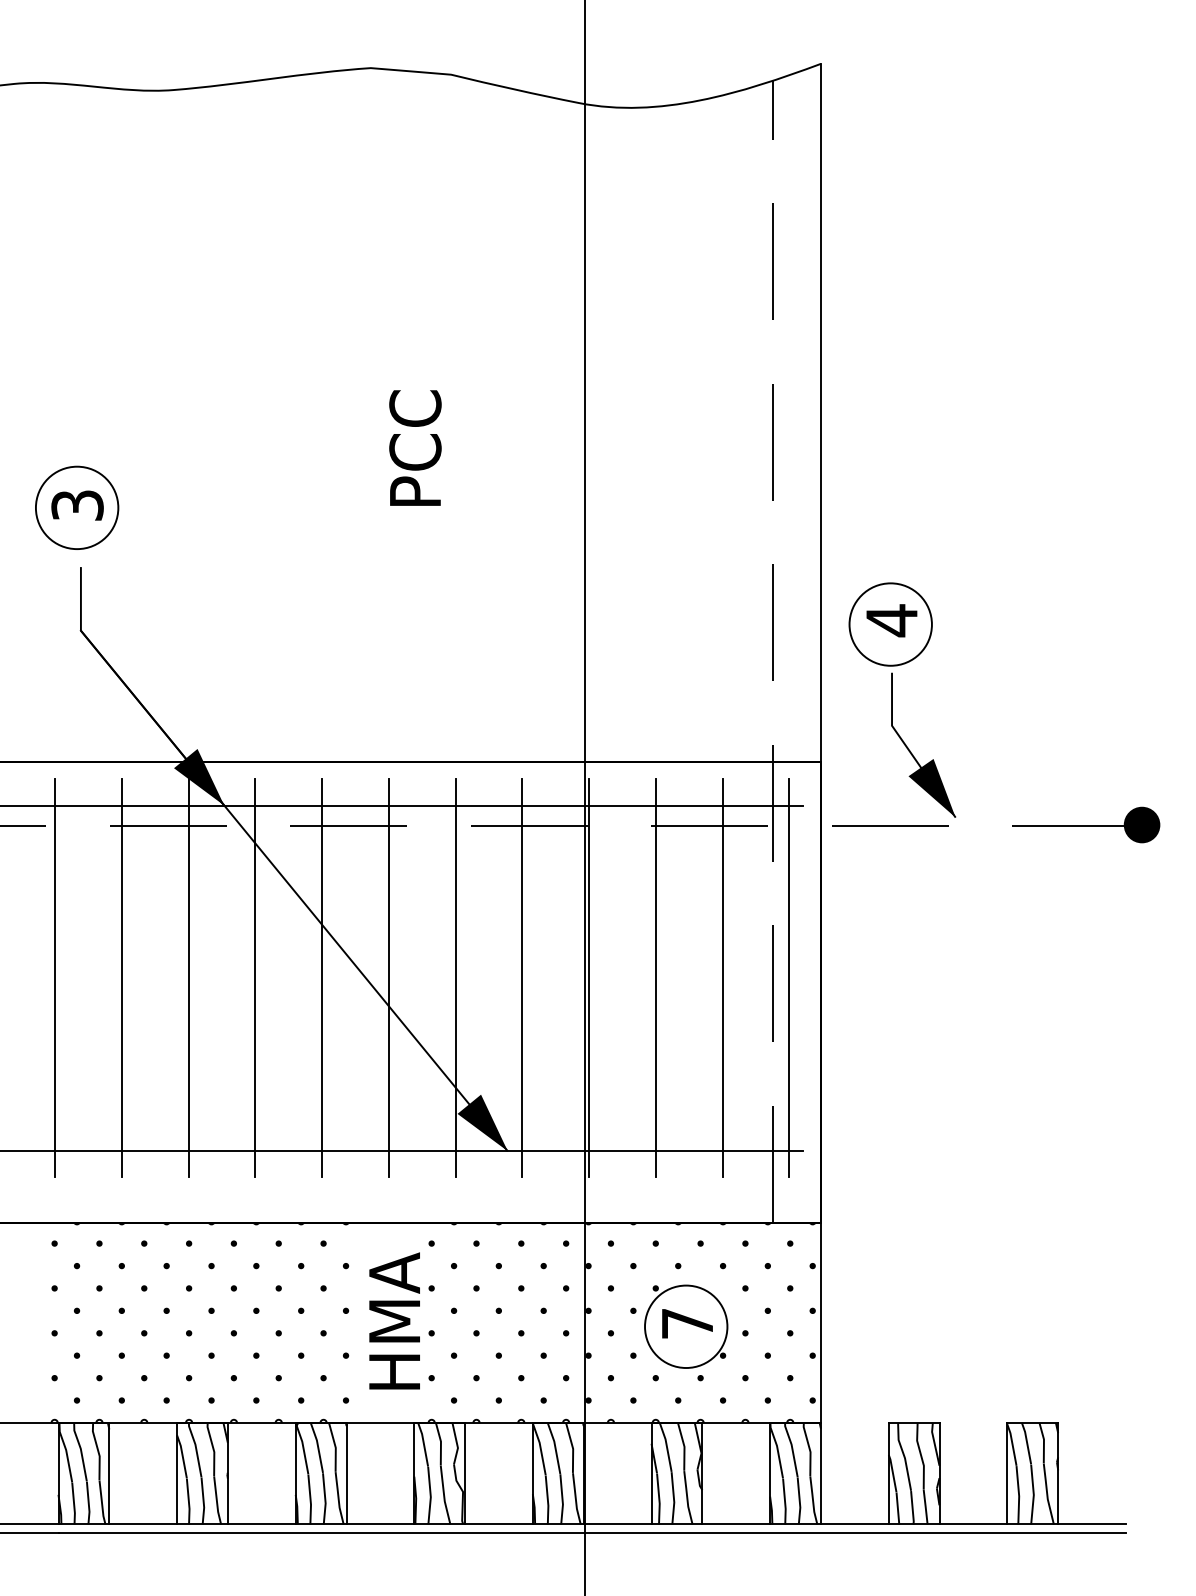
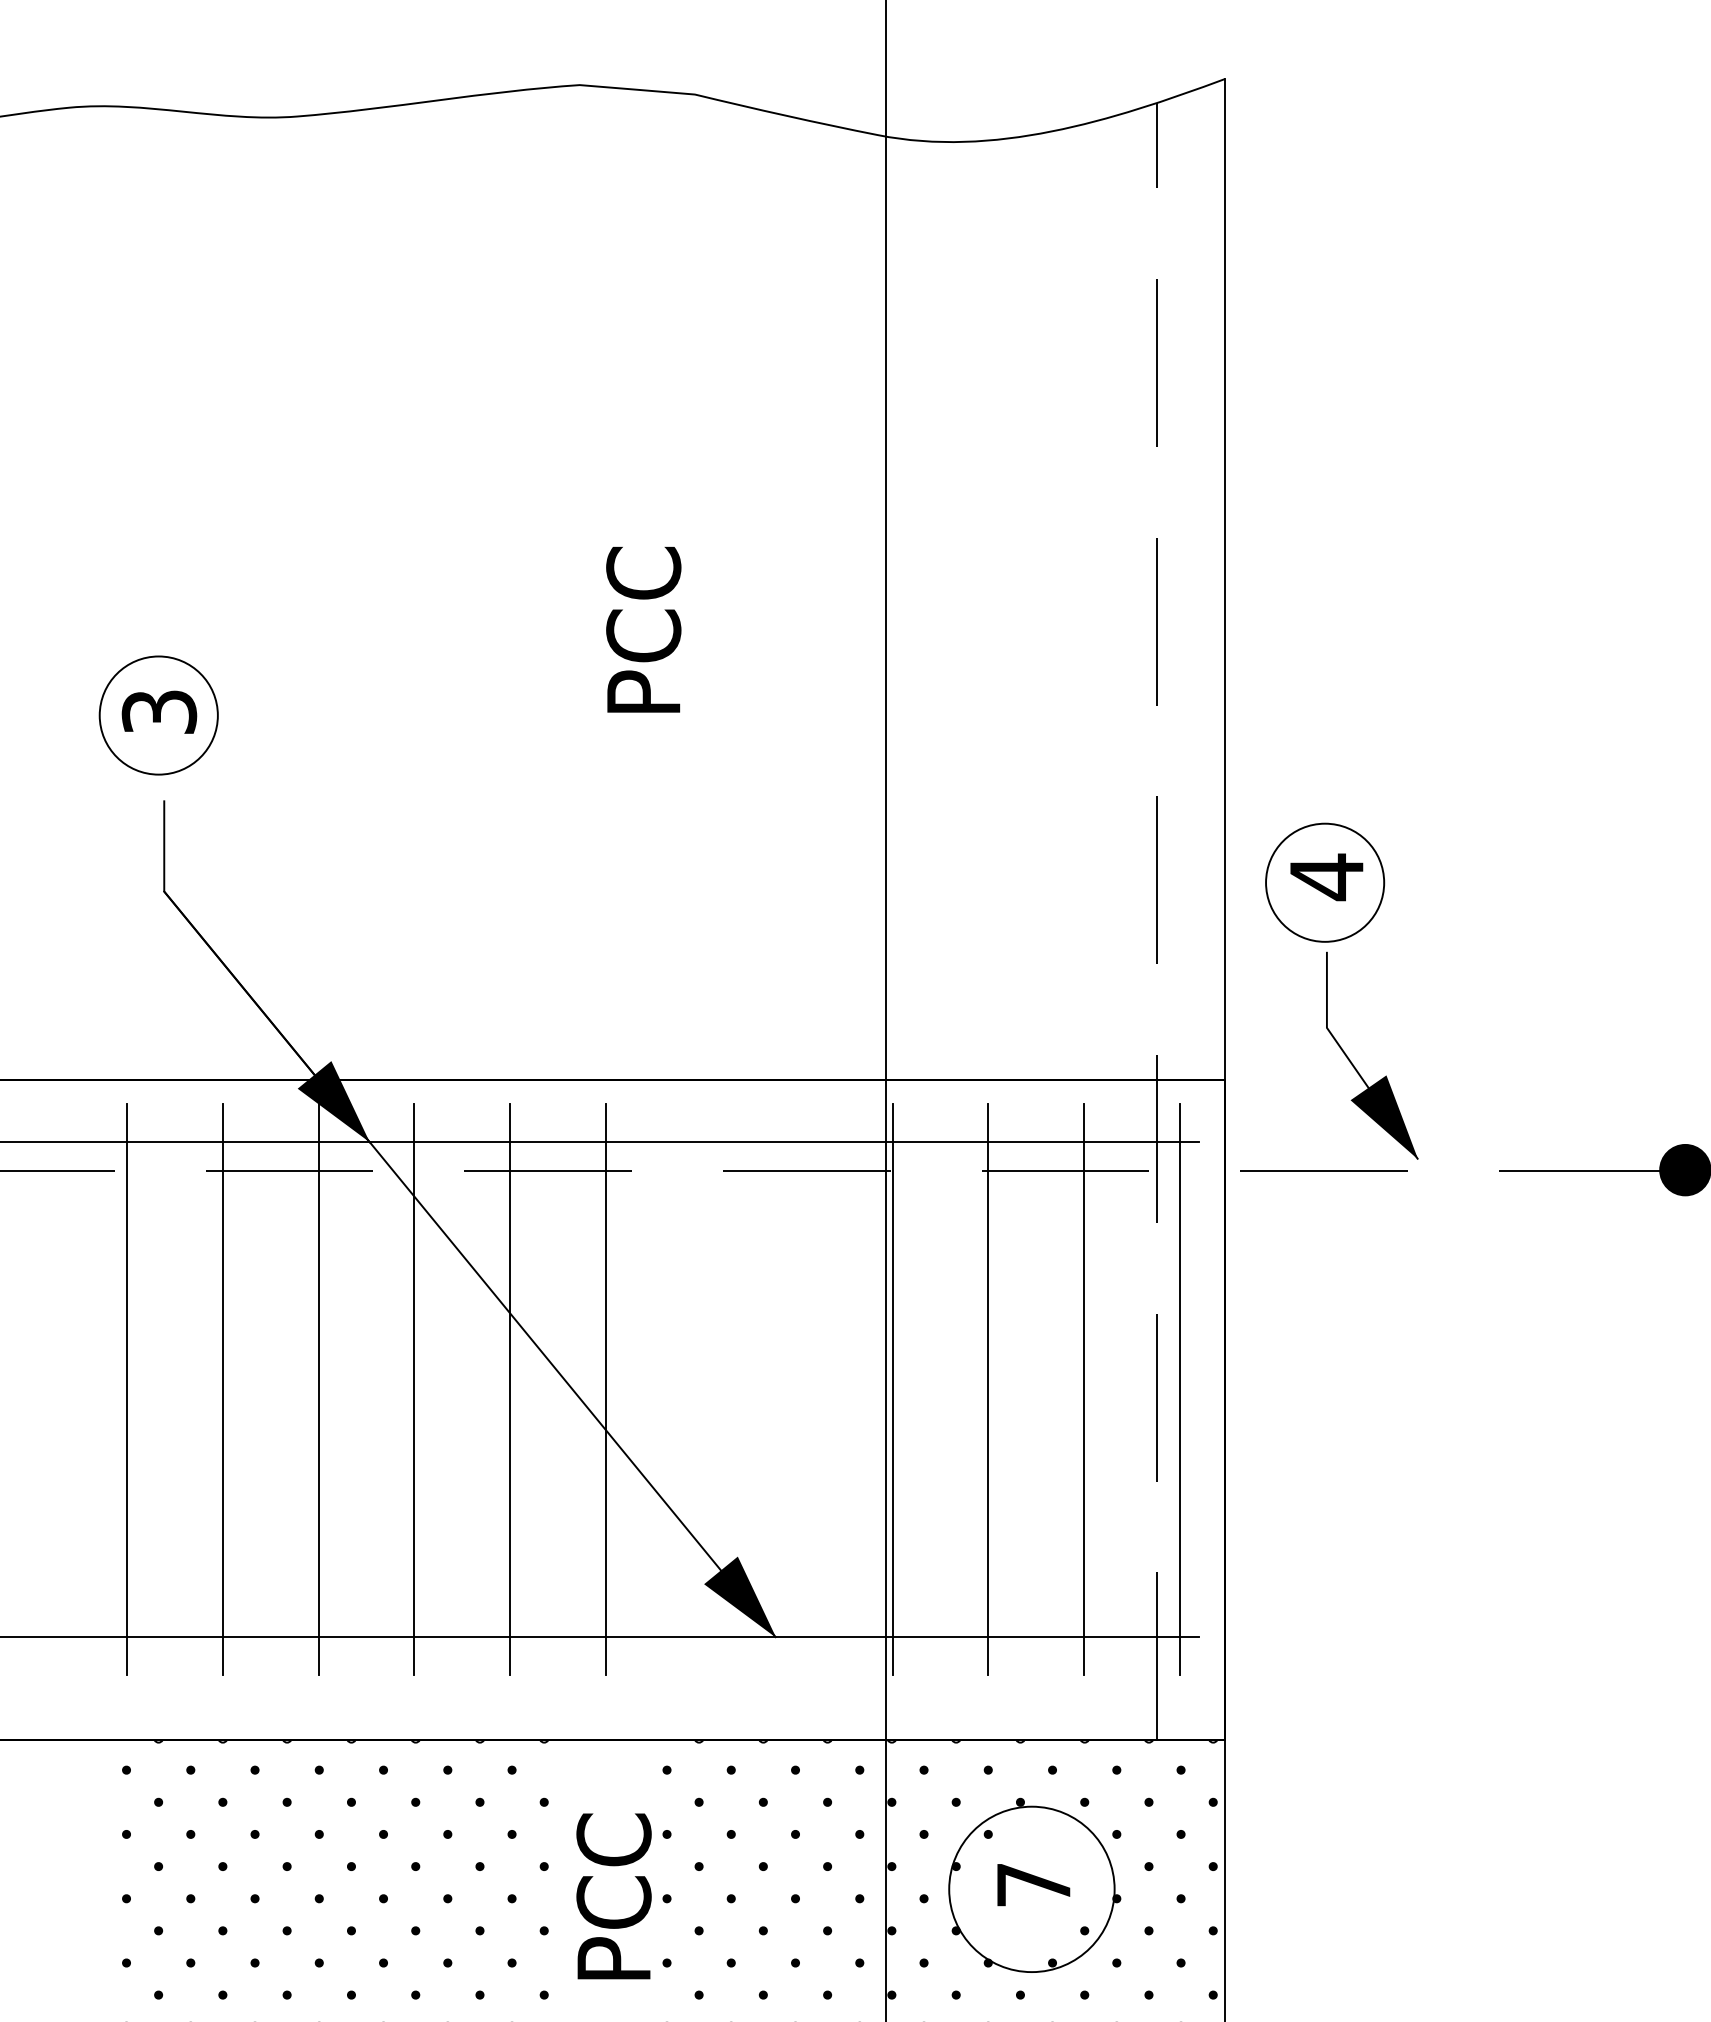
line: (455, 977) -> (701, 1388), removed
line: (522, 977) -> (797, 1388), removed
text: (394, 1317) -> (613, 1876), HMA -> PCC
circle: (686, 1326) -> (1032, 1888), size x1.4

